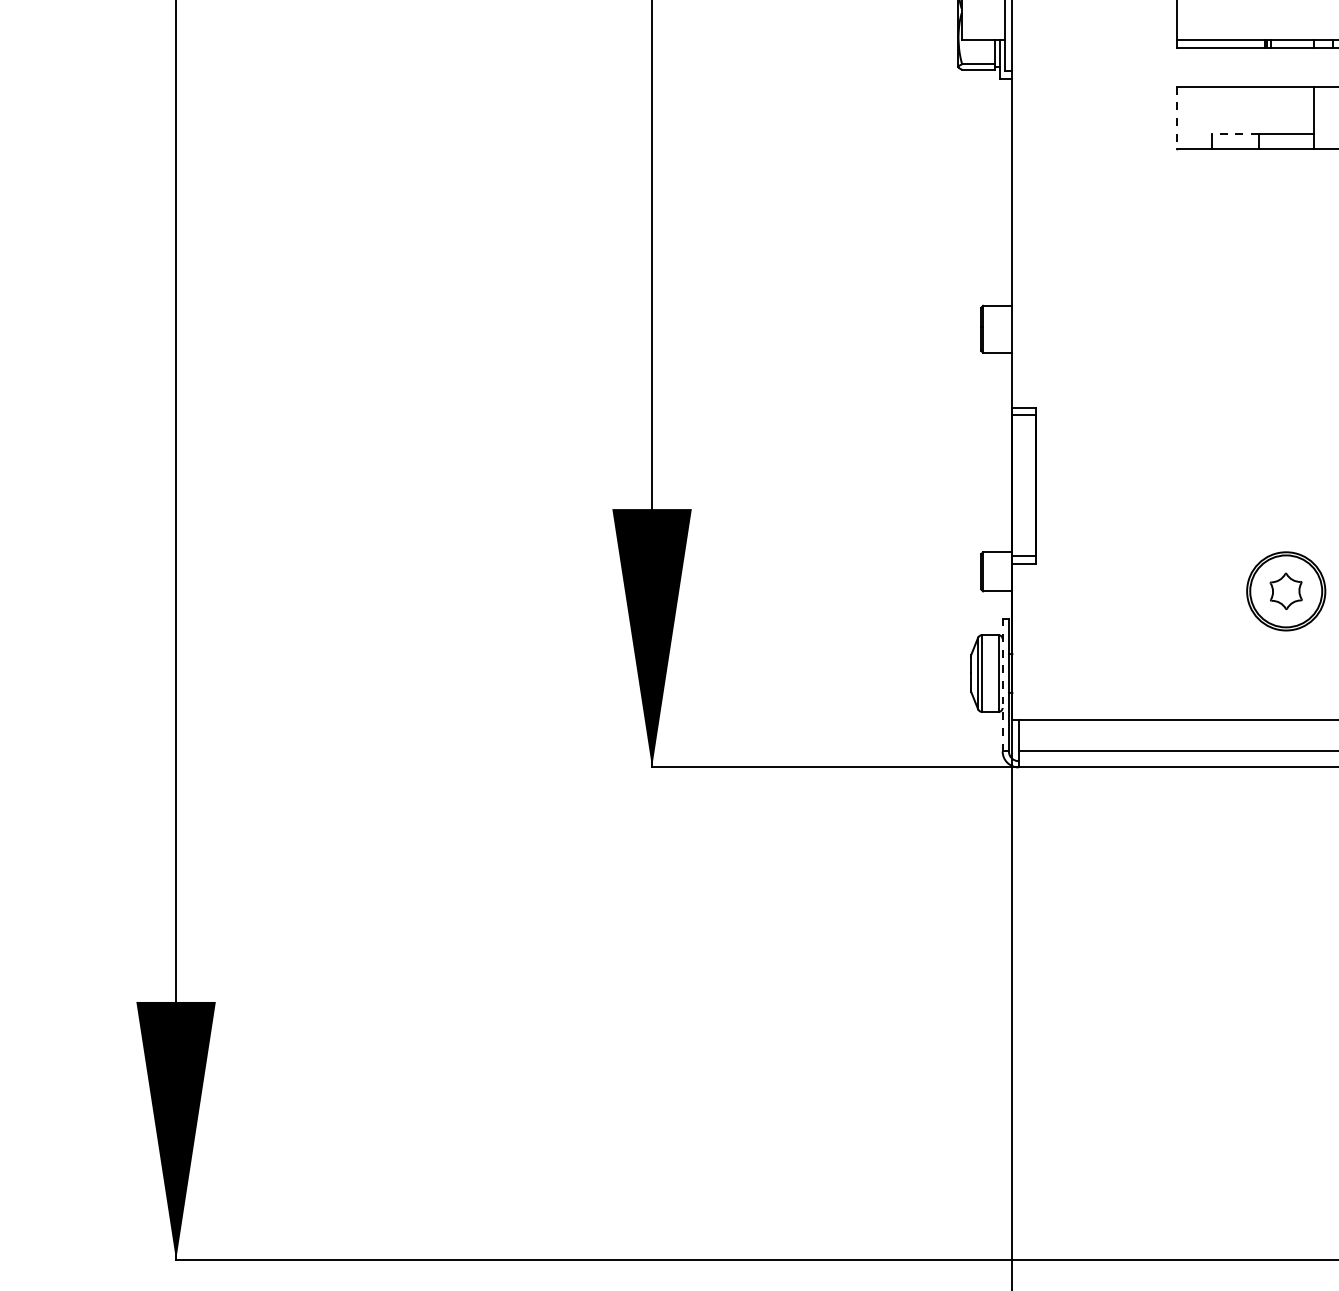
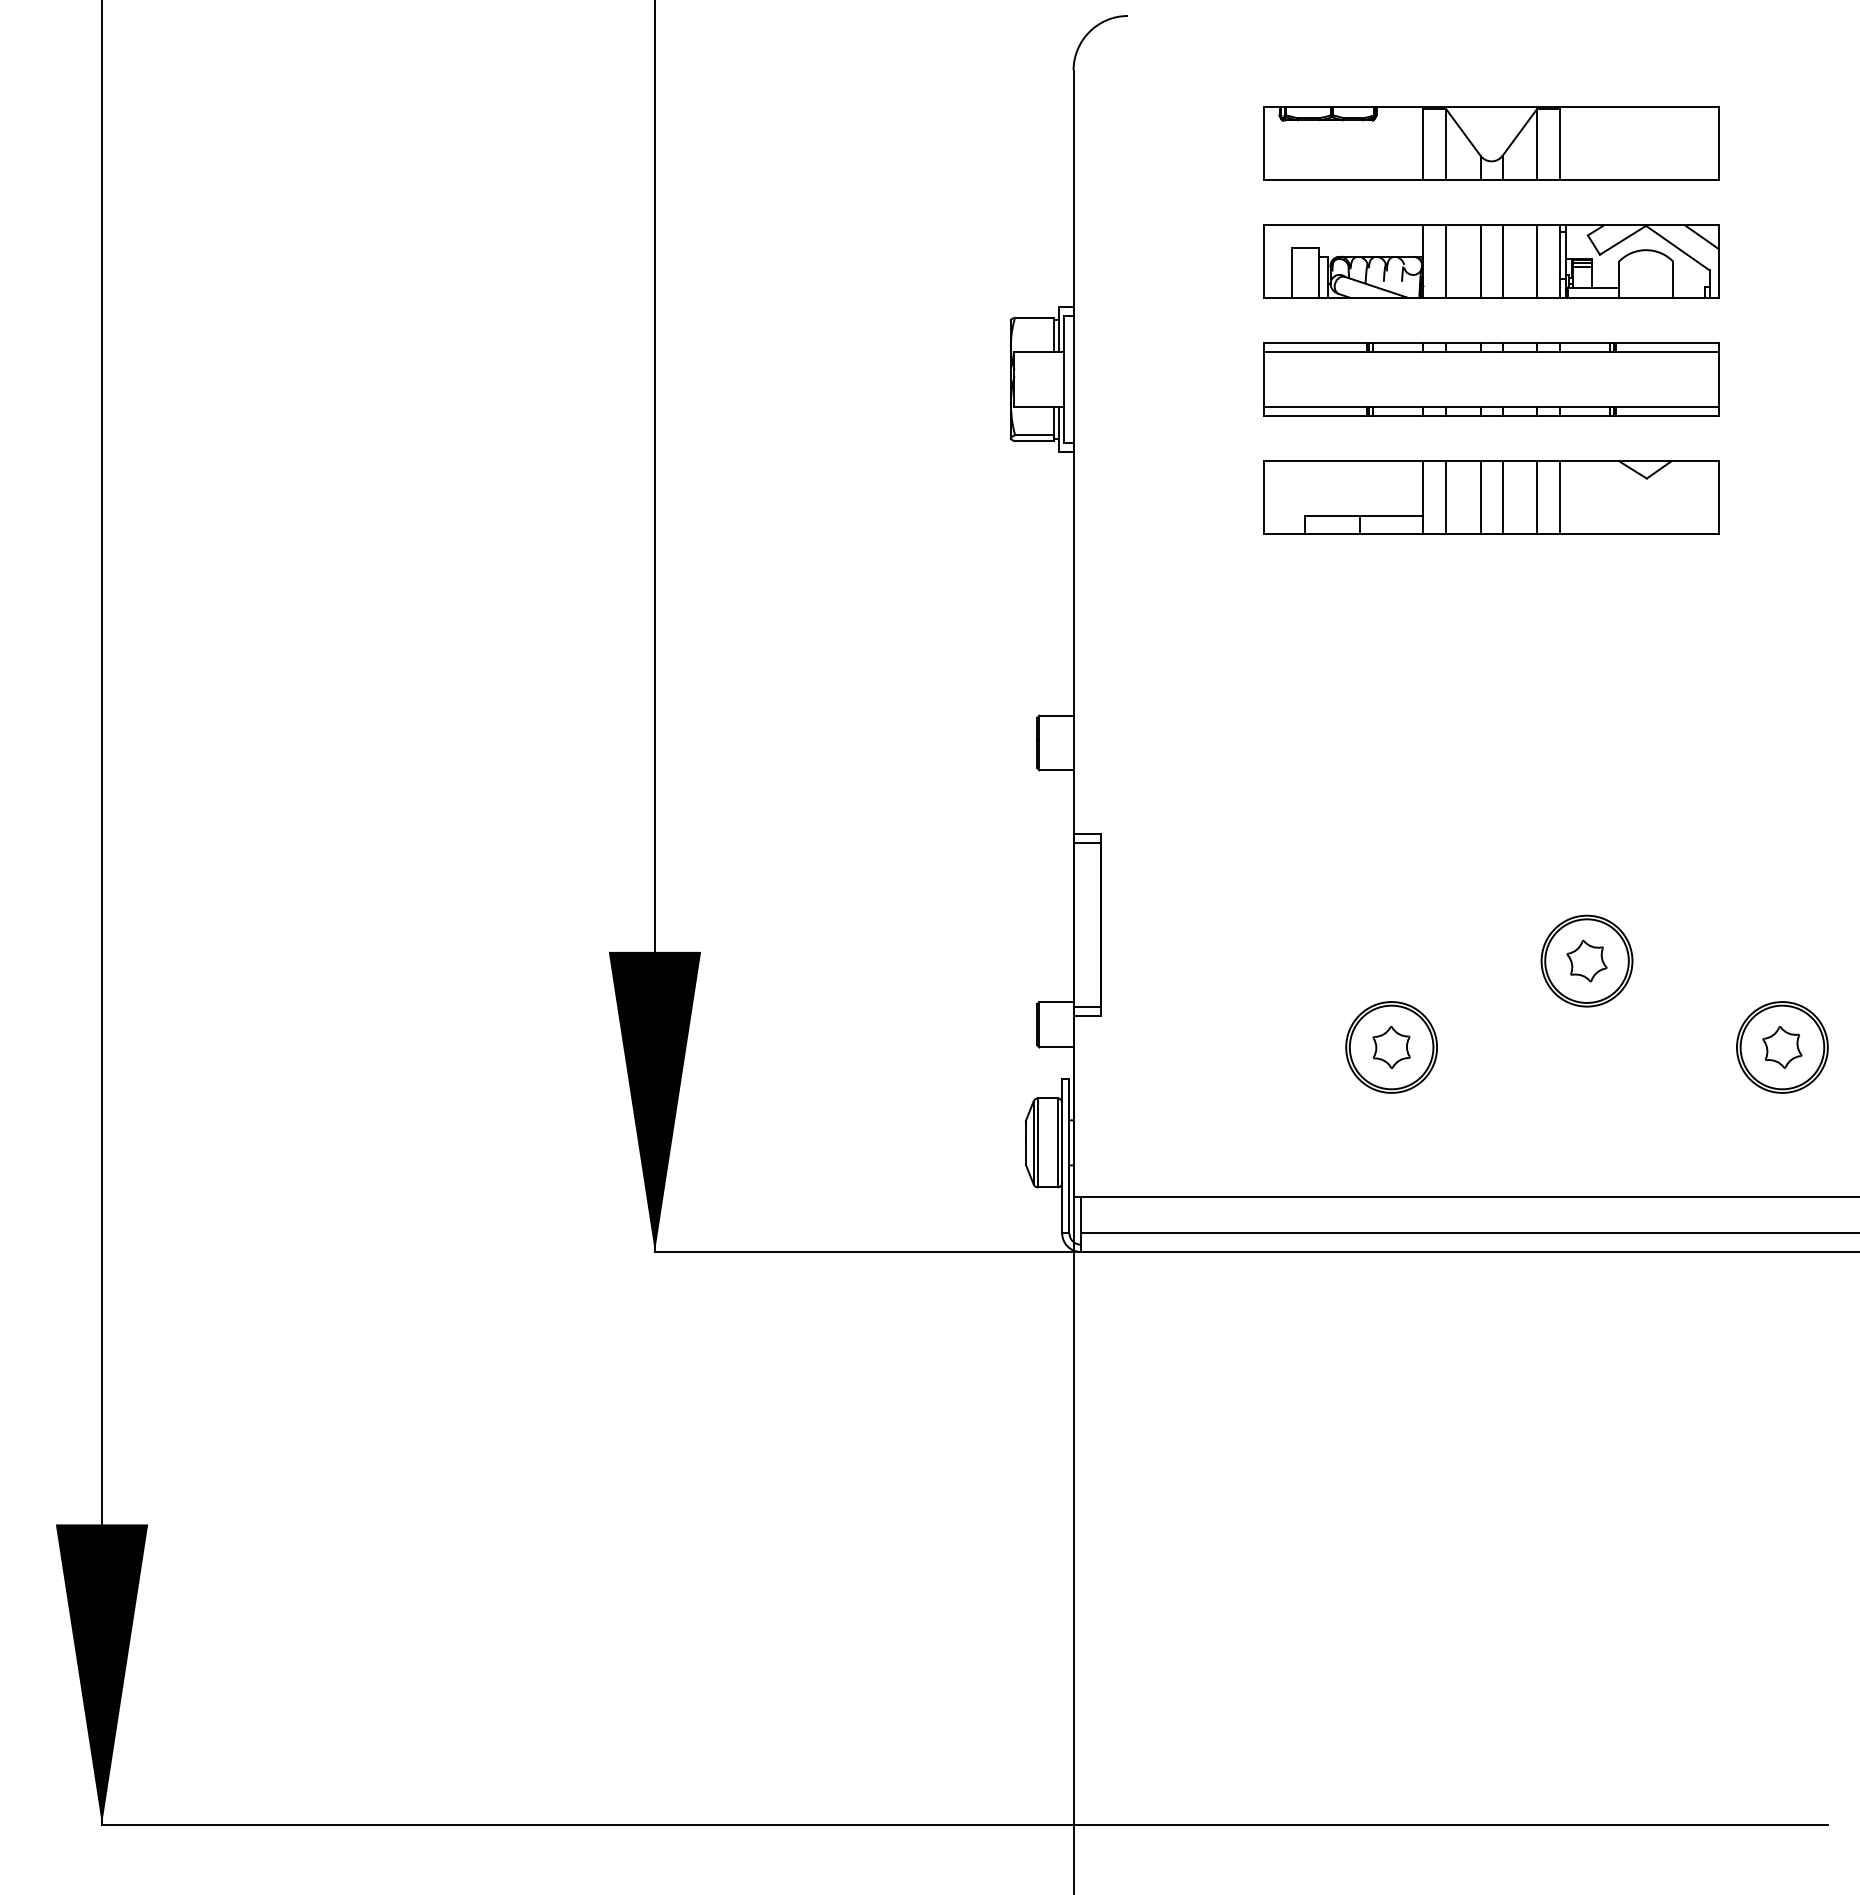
line: (1333, 117) -> (1446, 497), added
line: (1176, 118) -> (1264, 498), dashed -> solid
line: (1235, 133) -> (1332, 515), dashed -> solid
line: (1002, 684) -> (1062, 1155), dashed -> solid

